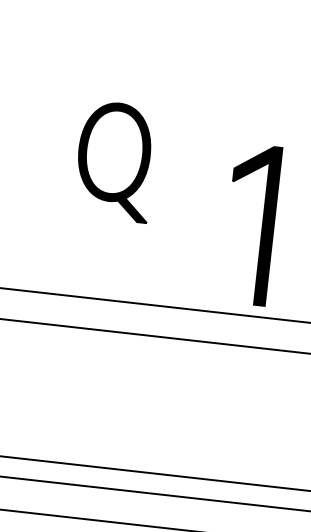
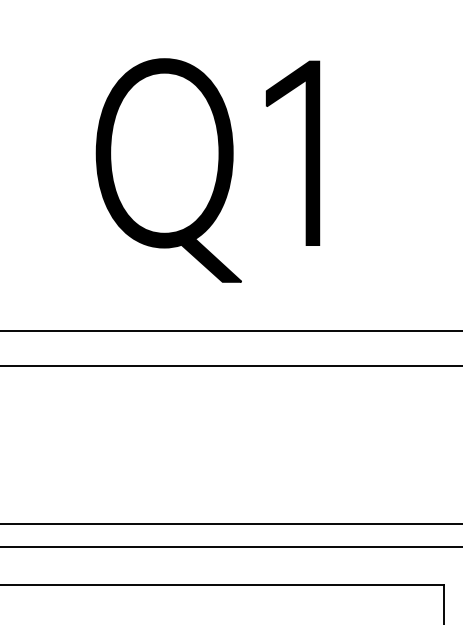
part: (115, 161) -> (168, 170), size x1.67
part: (261, 224) -> (305, 152), moved

